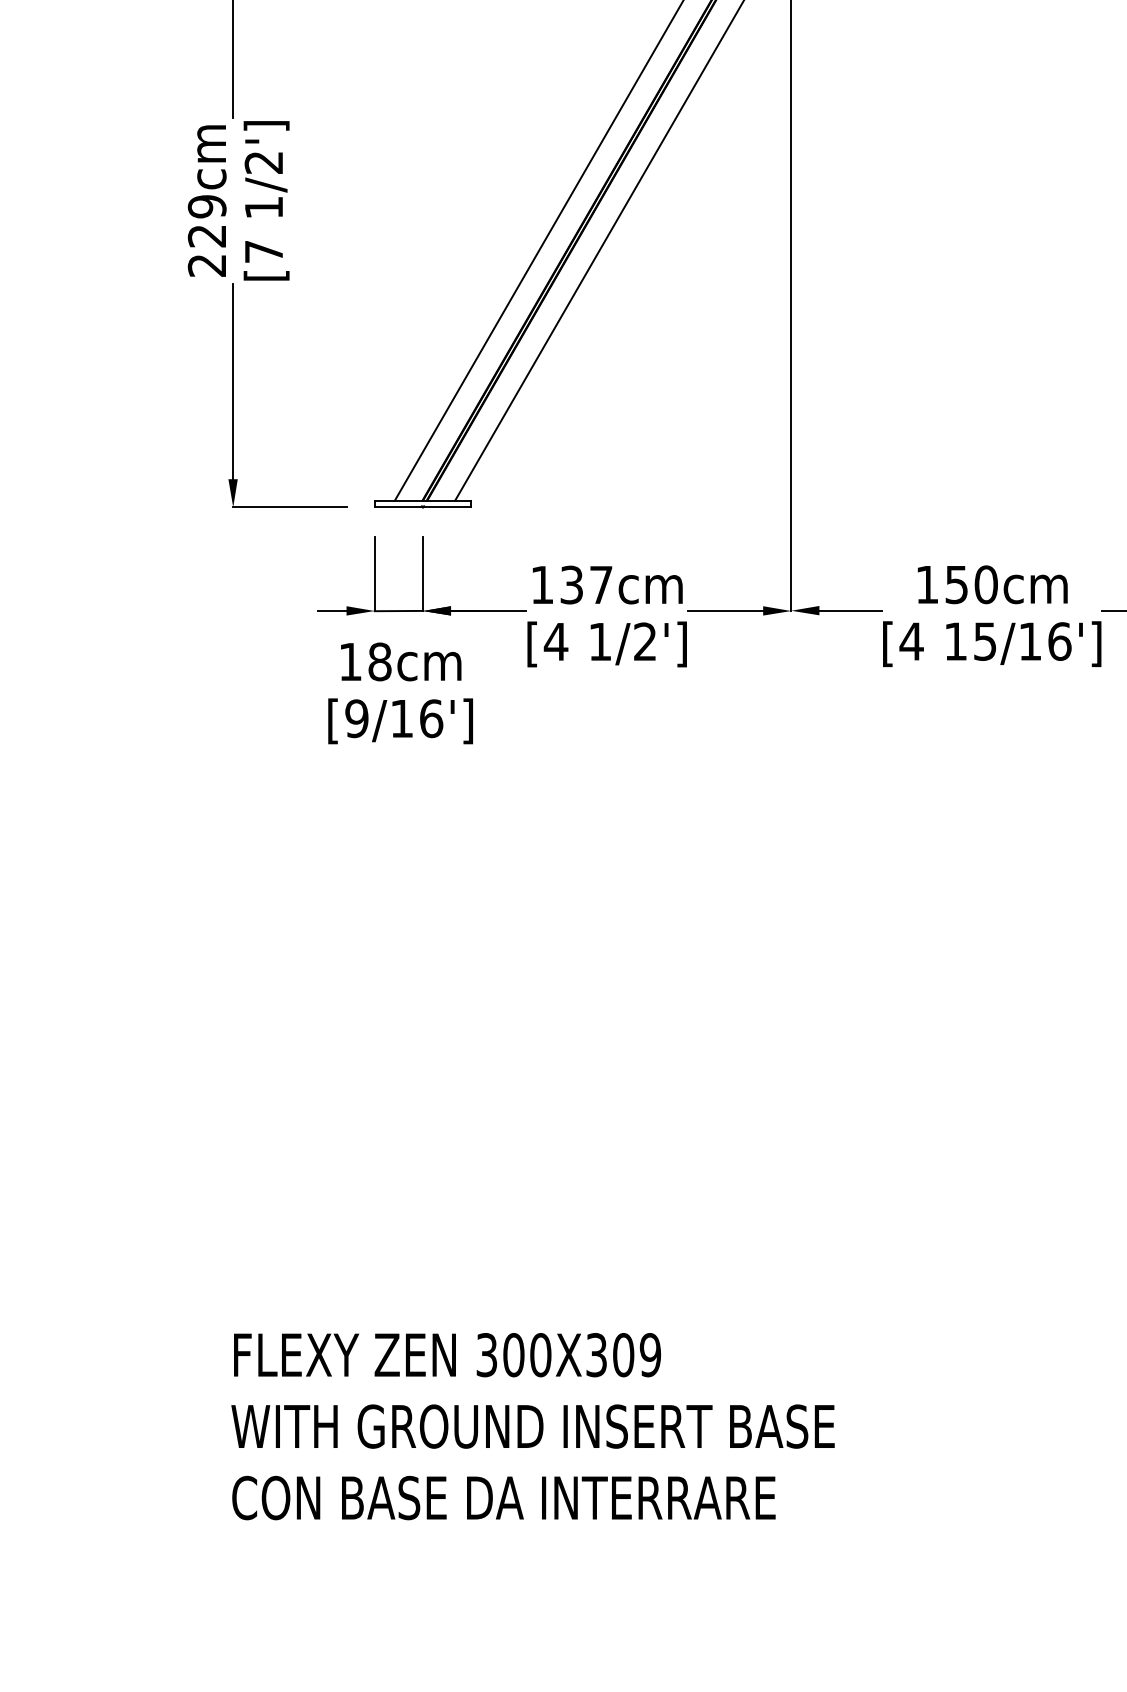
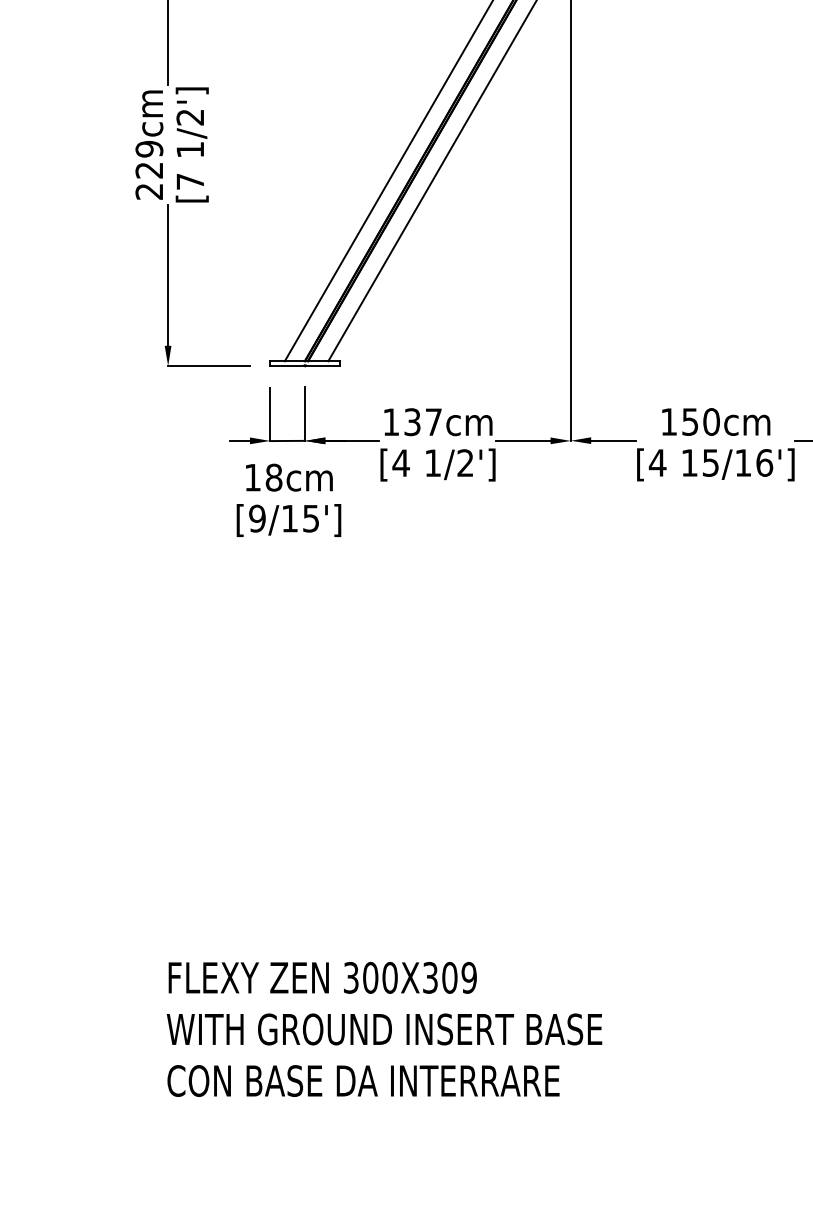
text: (431, 718) -> (311, 518), [9/16'] -> [9/15']

